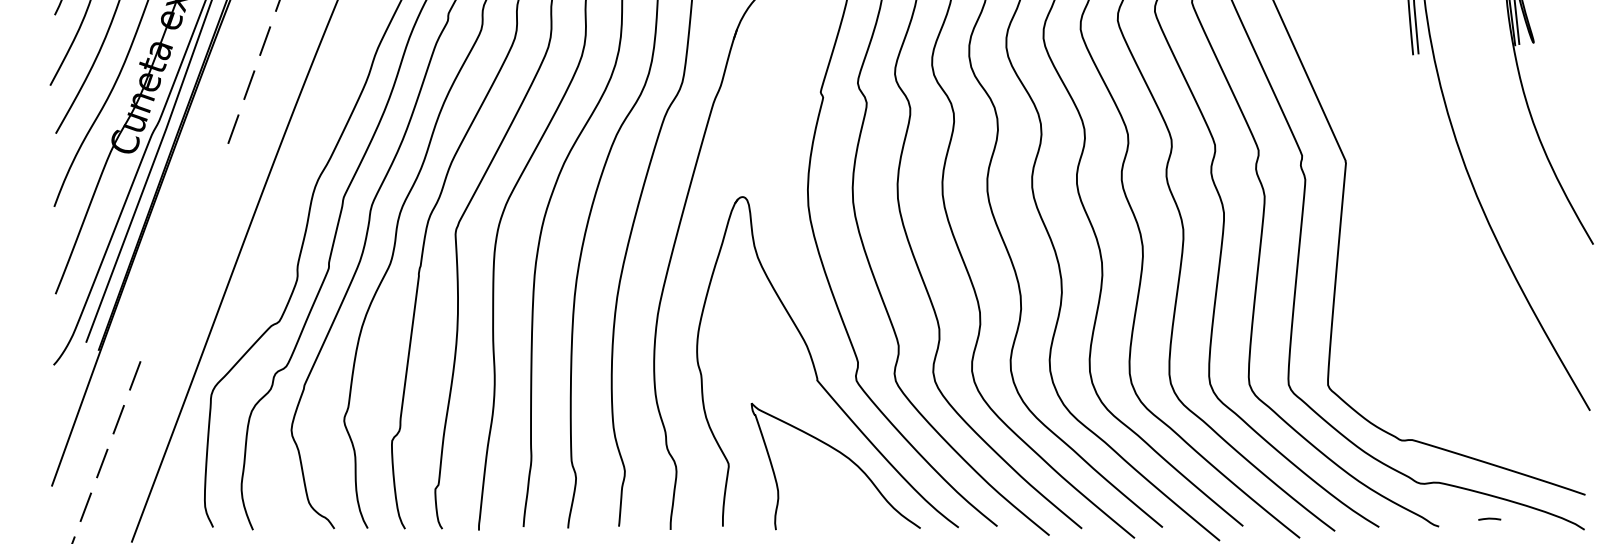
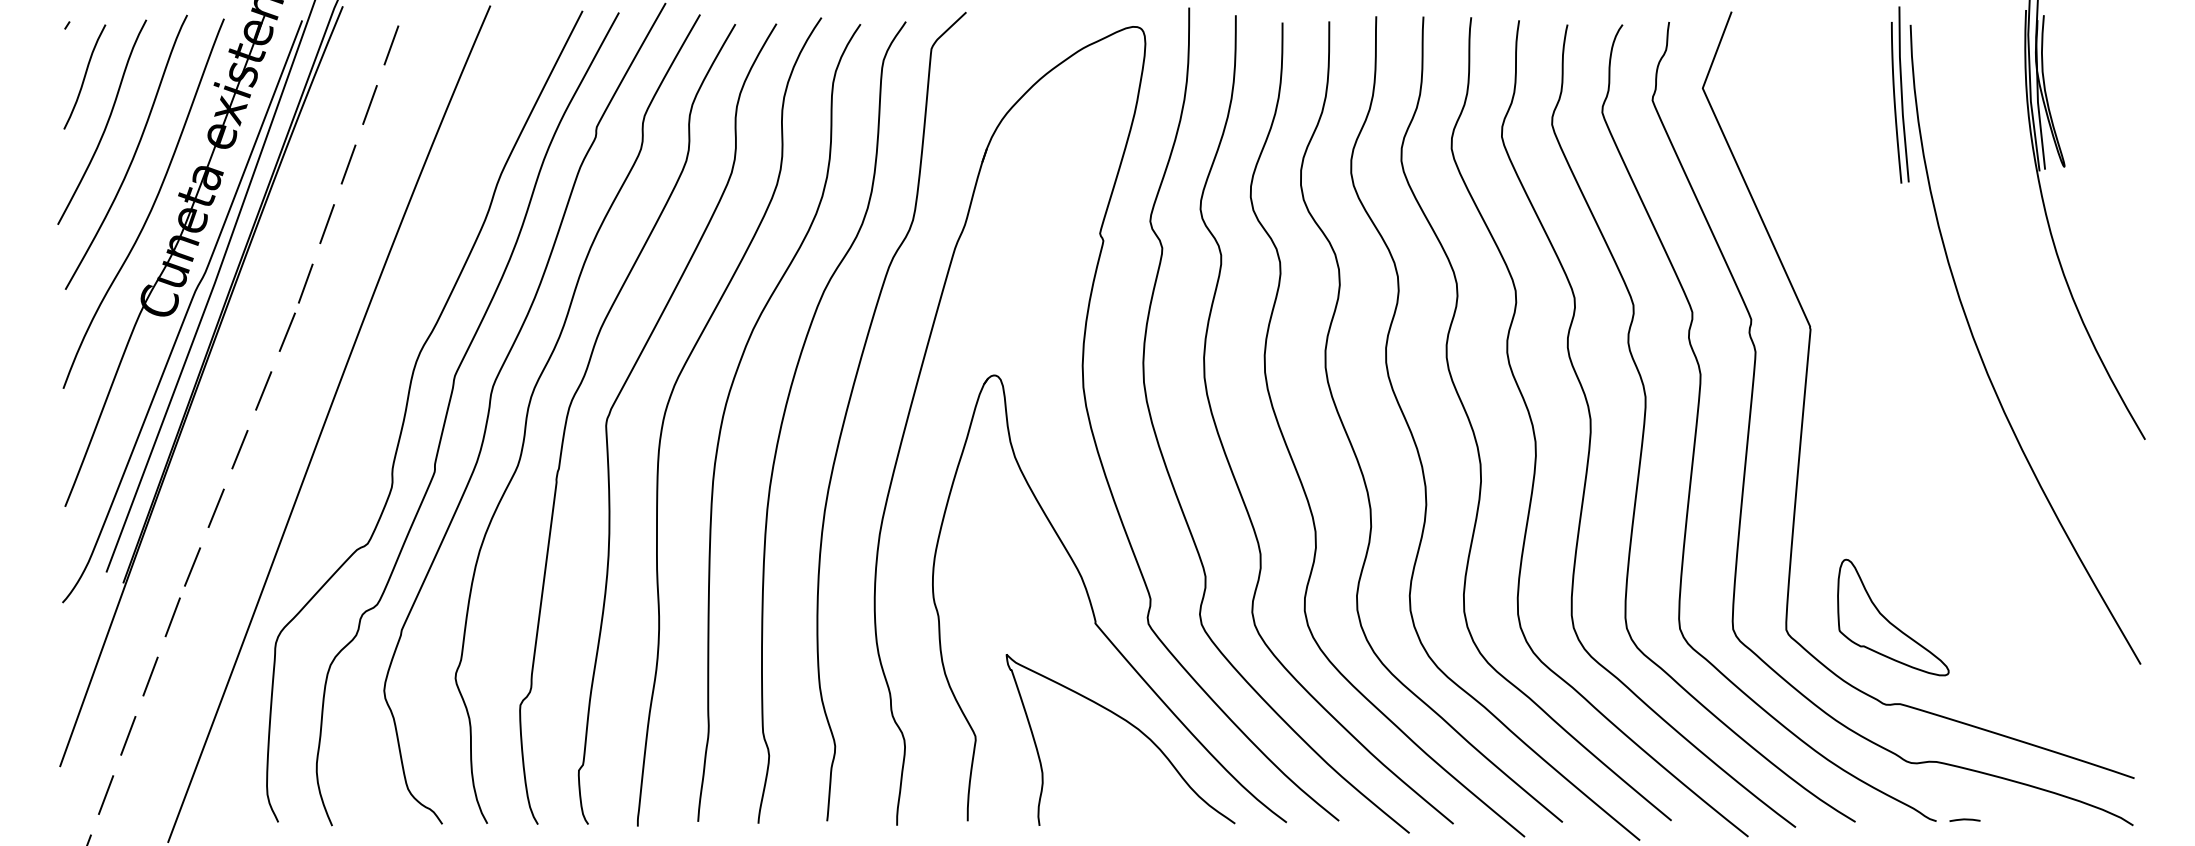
line: (184, 251) -> (239, 449), added
part: (1407, 376) -> (1893, 617), added
line: (1489, 518) -> (1964, 819), moved

